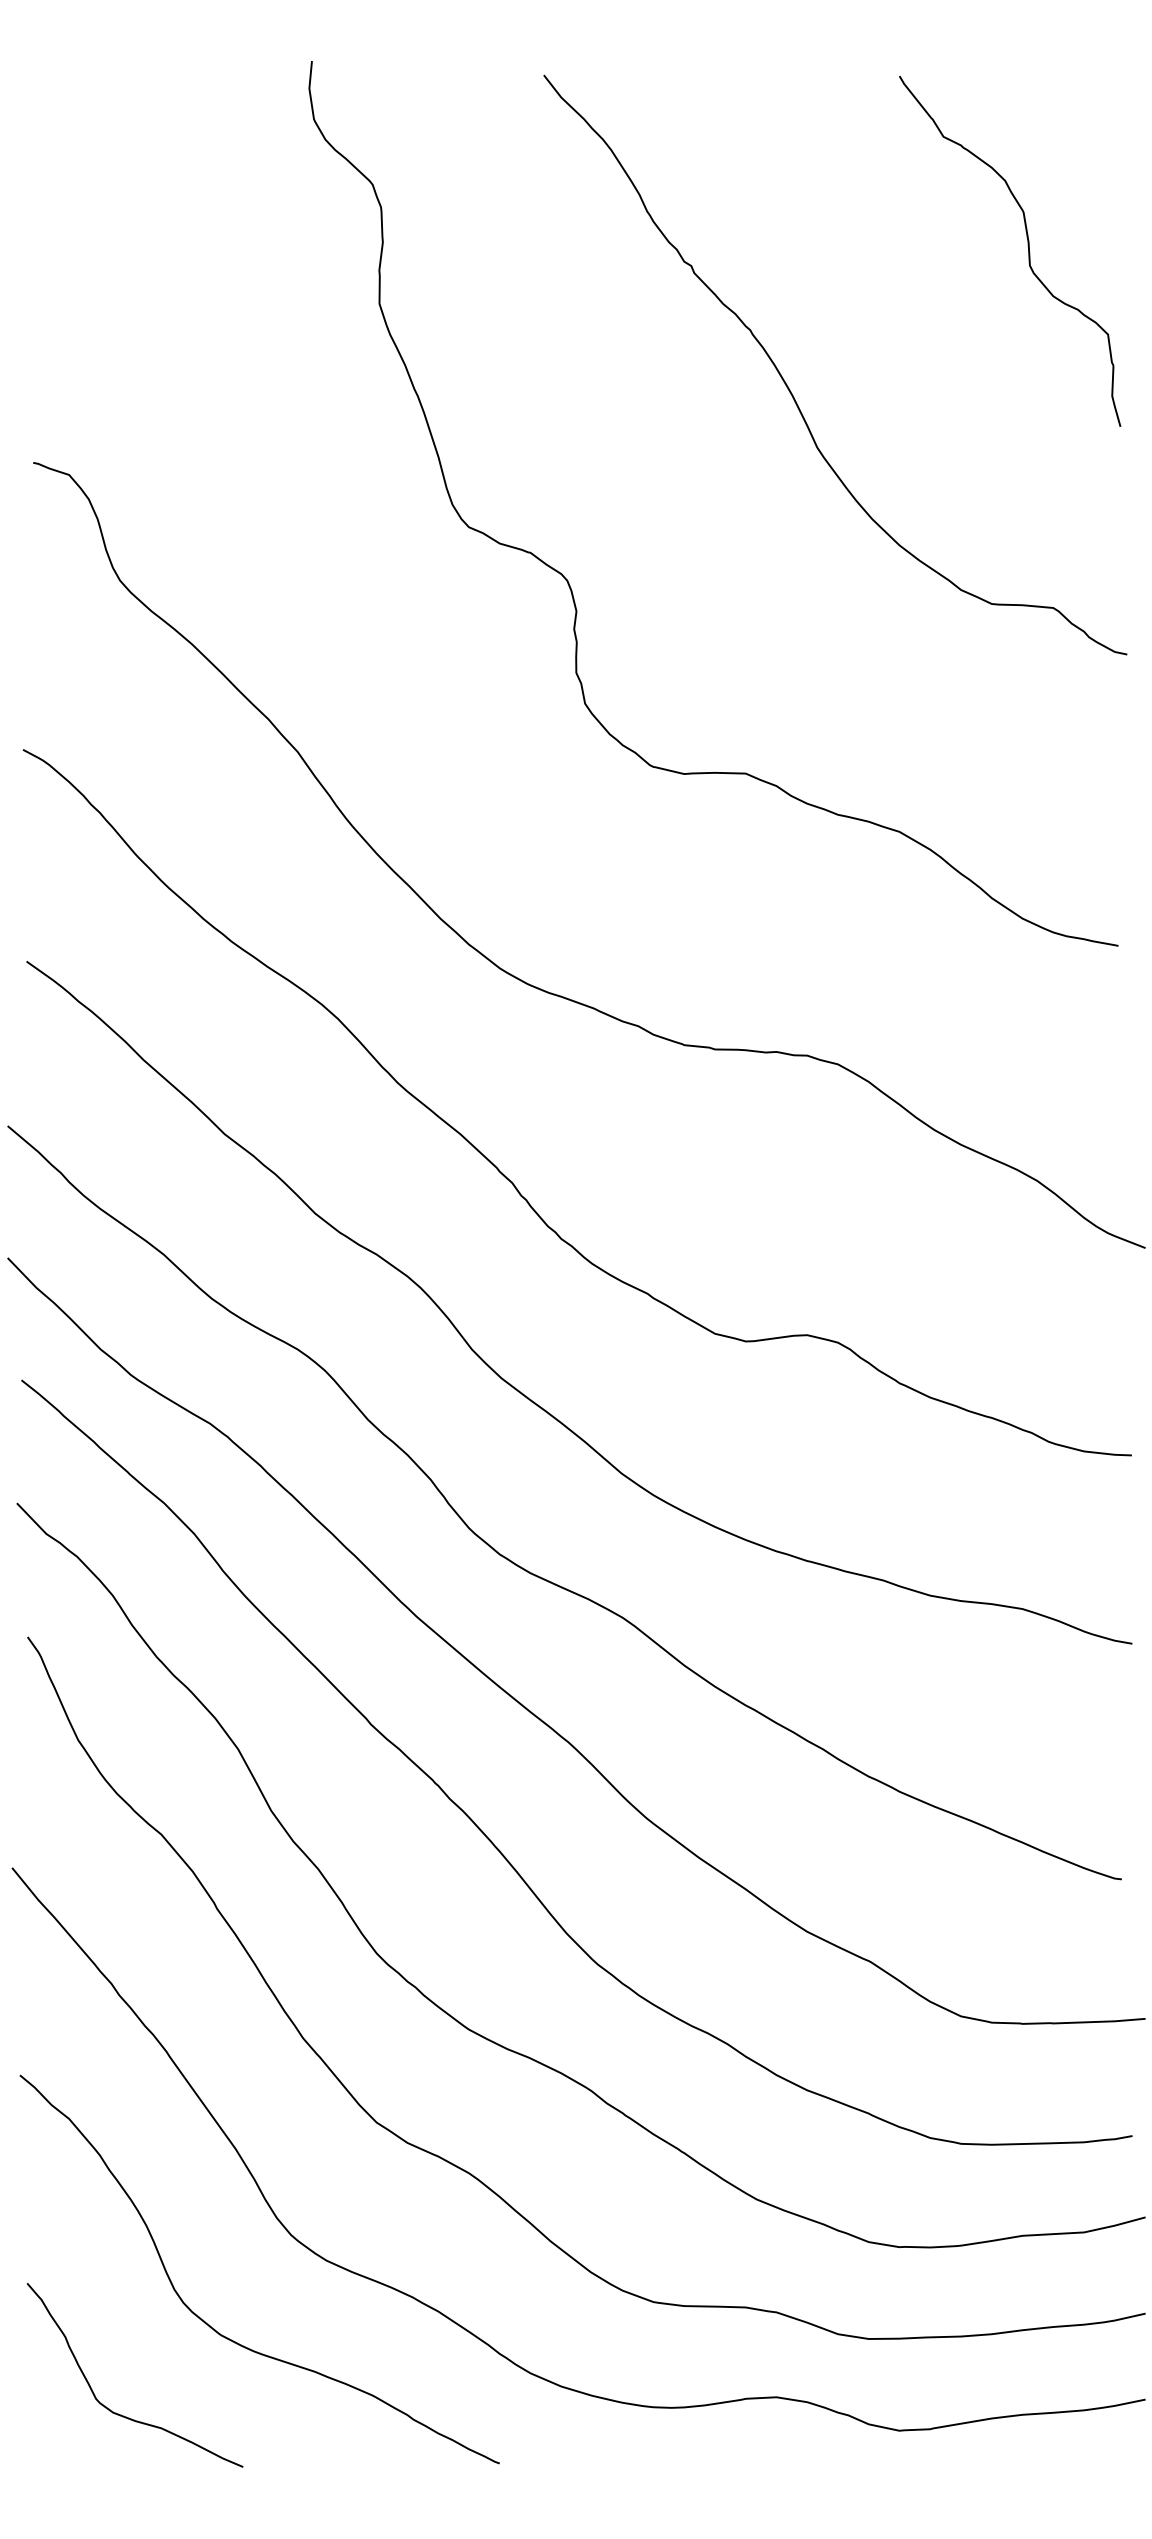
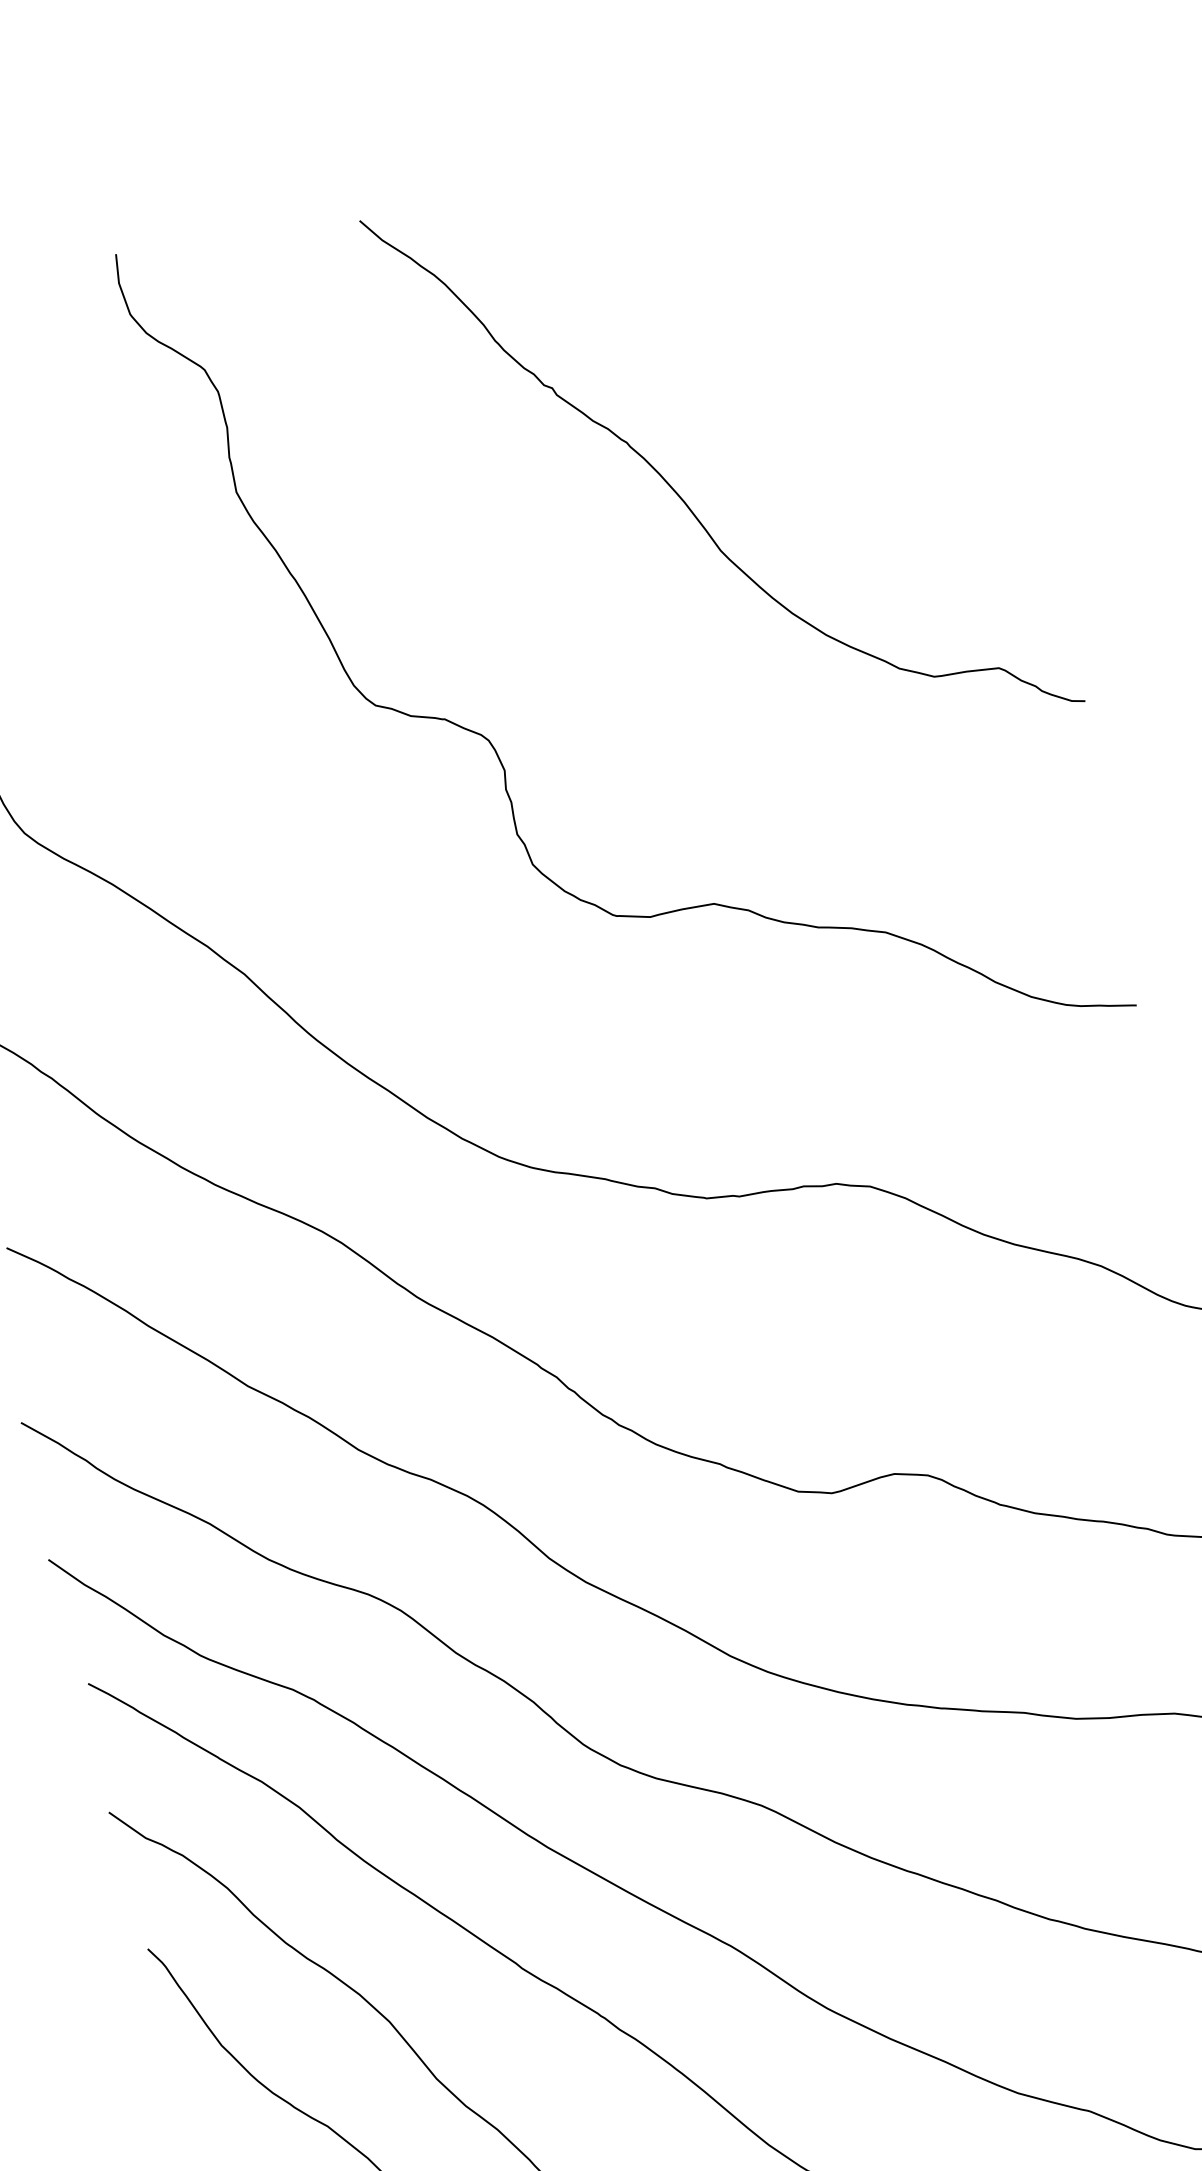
curve: (1027, 246) -> (897, 298), removed

